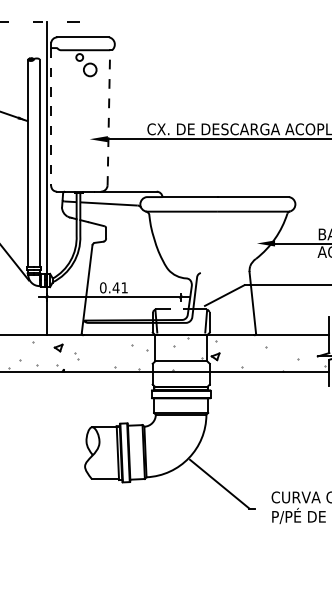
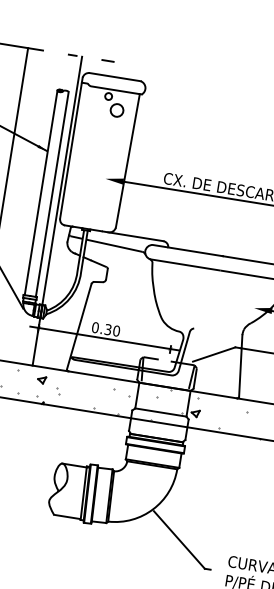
line: (51, 116) -> (71, 150), dashed -> solid
line: (108, 118) -> (127, 161), dashed -> solid
text: (120, 287) -> (112, 330), 0.41 -> 0.30

